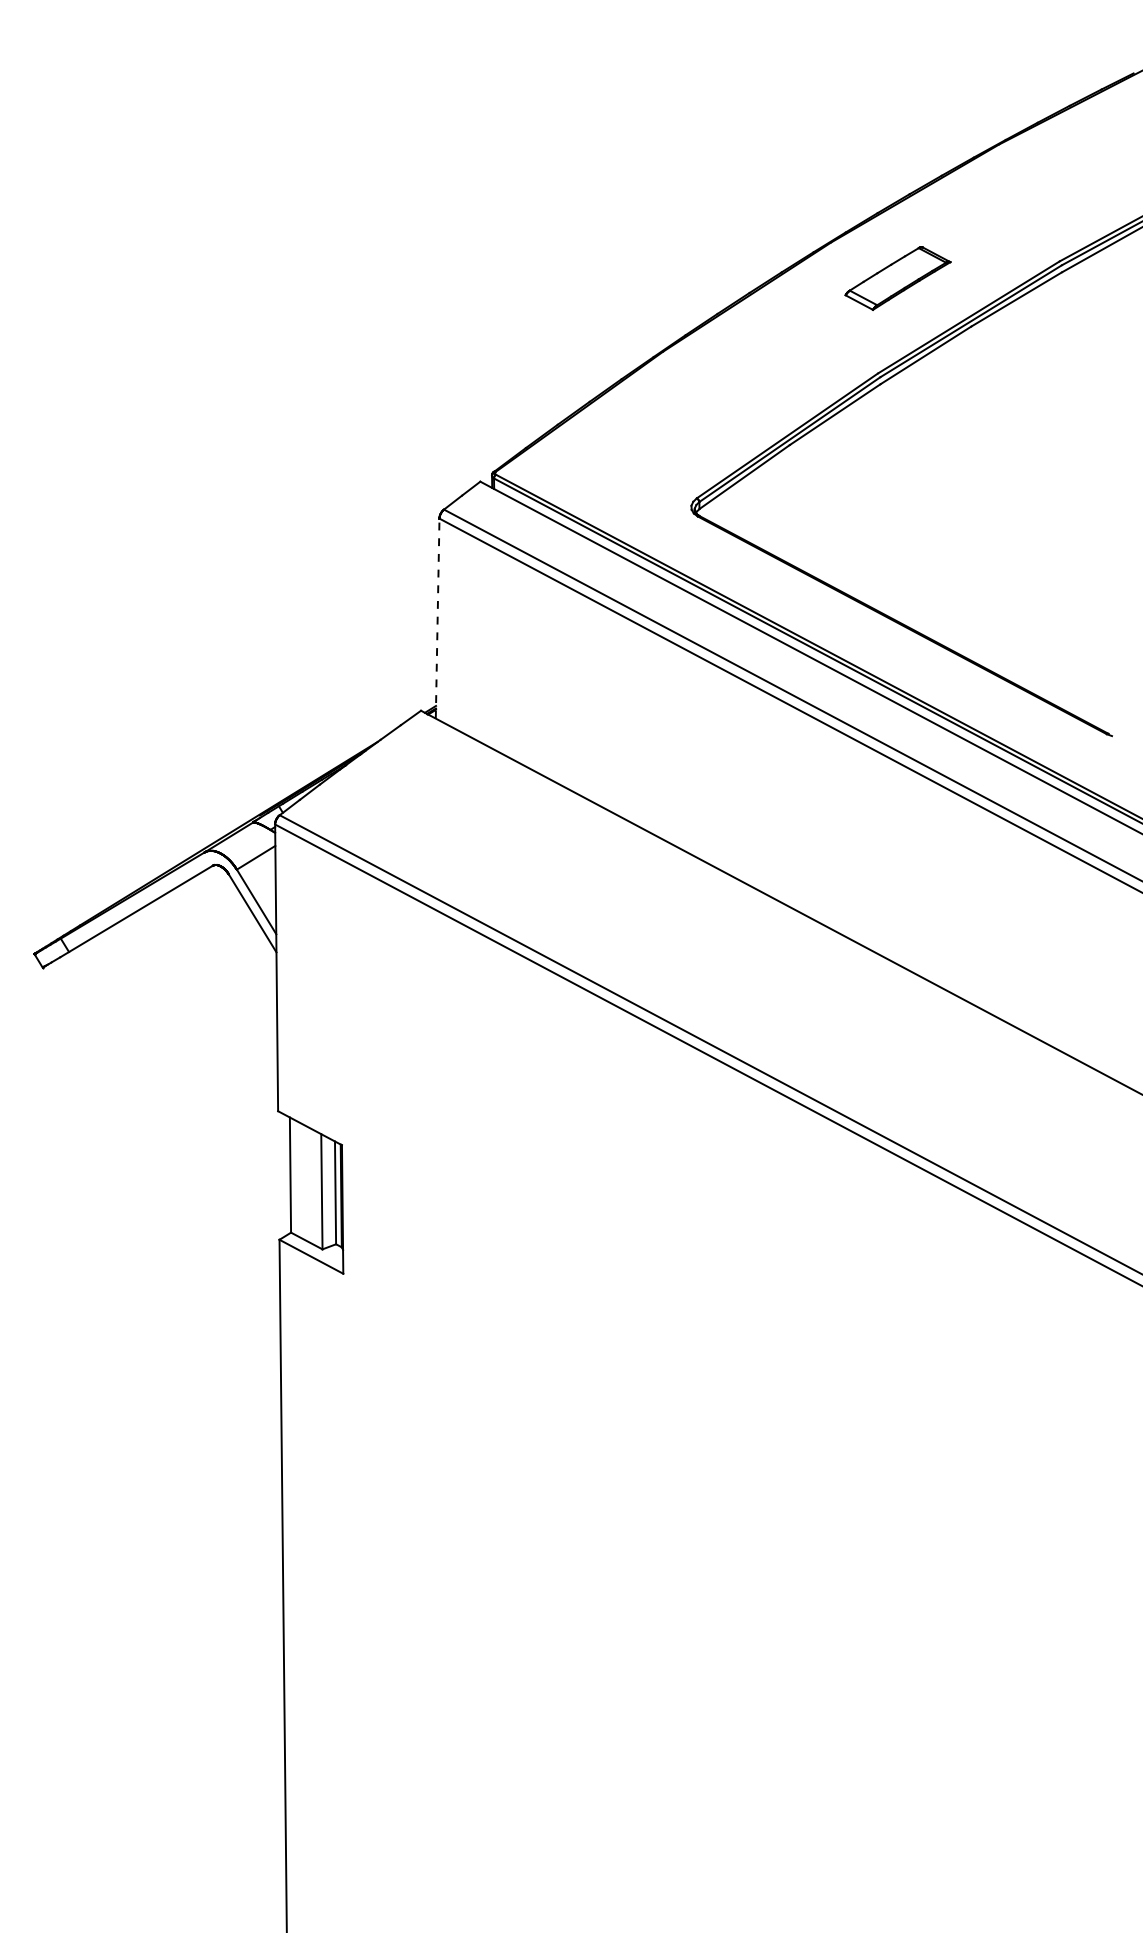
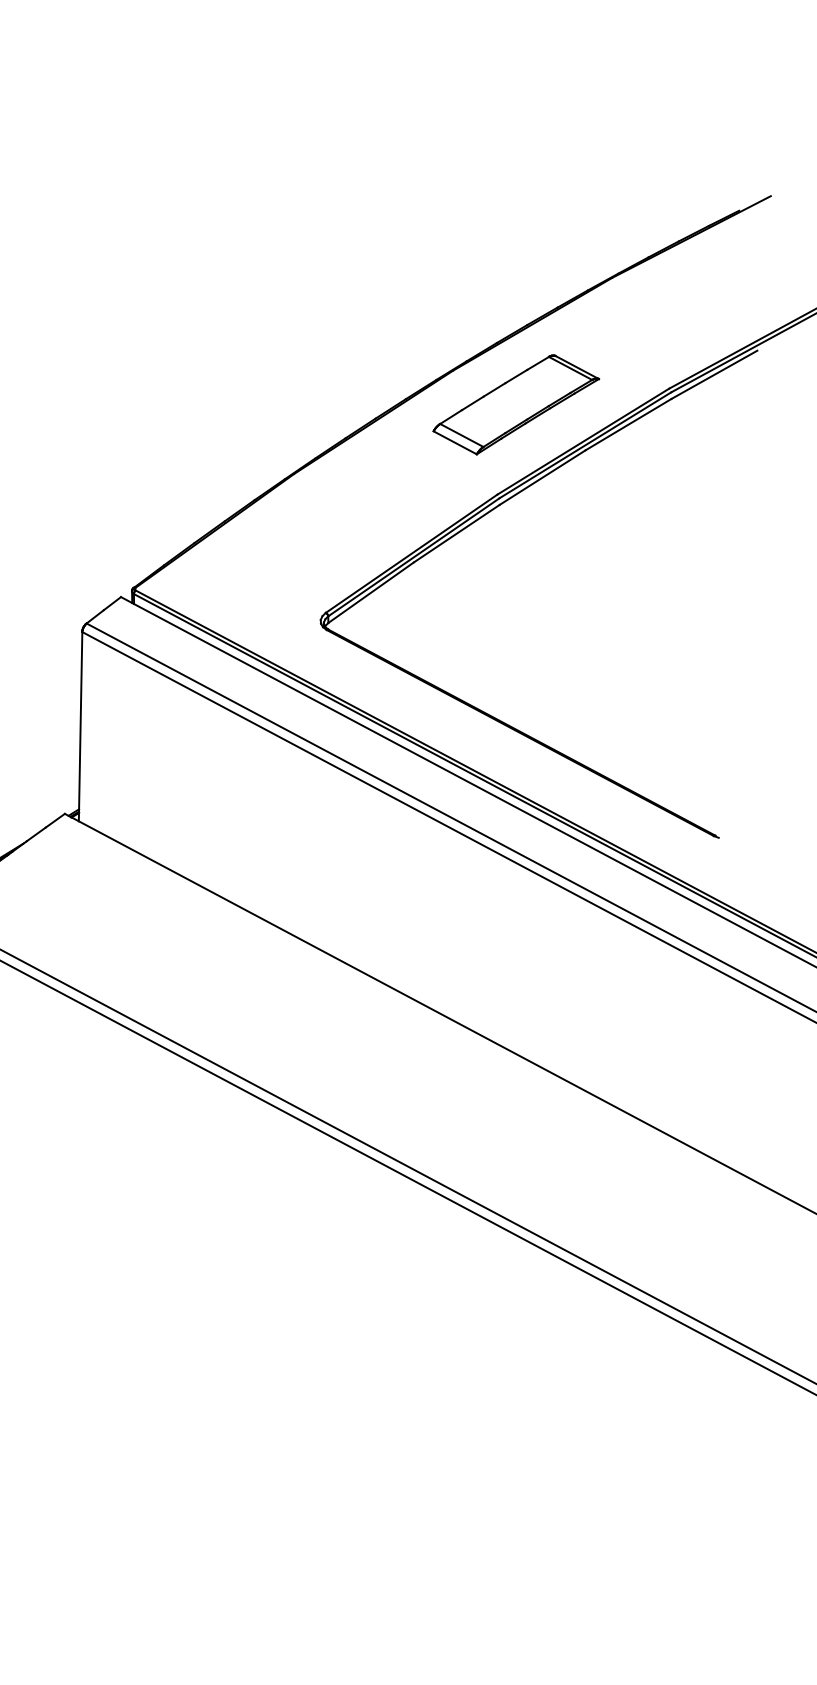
part: (897, 278) -> (515, 404), size x1.67
line: (437, 618) -> (80, 726), dashed -> solid

